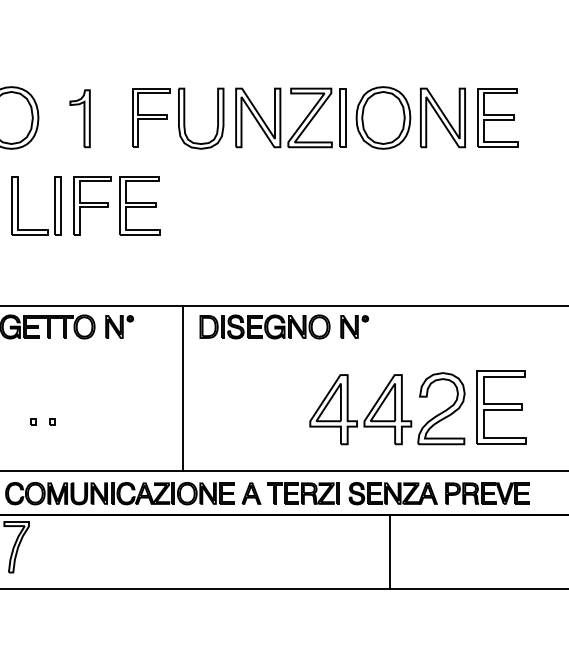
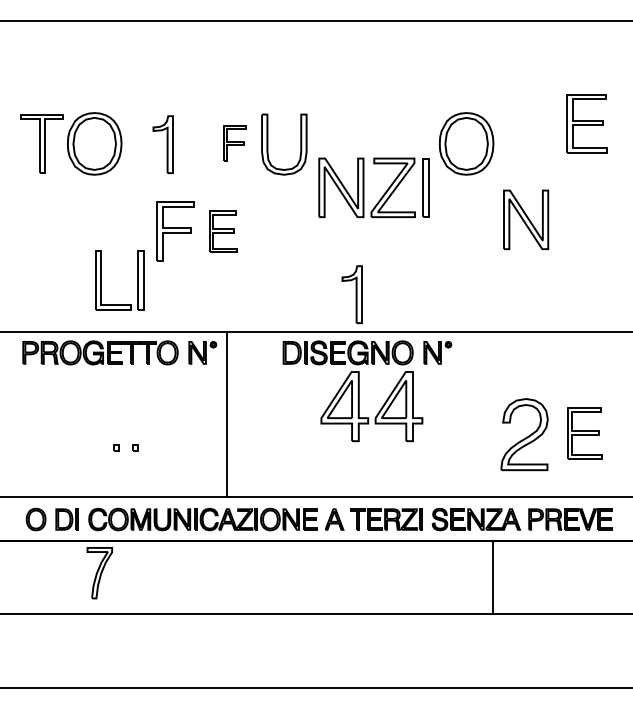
part: (151, 117) -> (234, 143), size x0.6
part: (281, 117) -> (364, 187), moved
part: (443, 117) -> (526, 219), moved
part: (497, 117) -> (586, 123), moved
part: (18, 205) -> (101, 280), moved
part: (140, 205) -> (223, 231), size x0.7
part: (268, 268) -> (351, 294), added
line: (183, 388) -> (226, 414), moved
part: (501, 407) -> (584, 433), size x0.7
part: (367, 414) -> (378, 411), moved
line: (390, 551) -> (493, 577), moved

